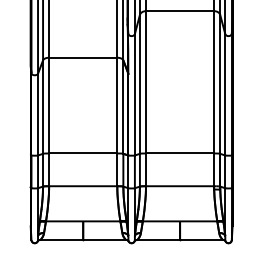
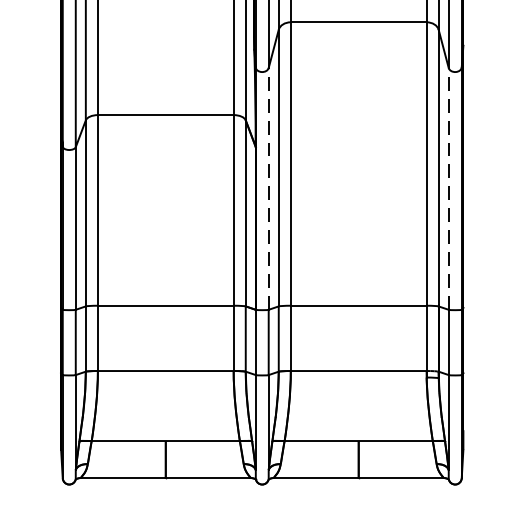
line: (134, 94) -> (267, 188), solid -> dashed
line: (225, 94) -> (449, 188), solid -> dashed

